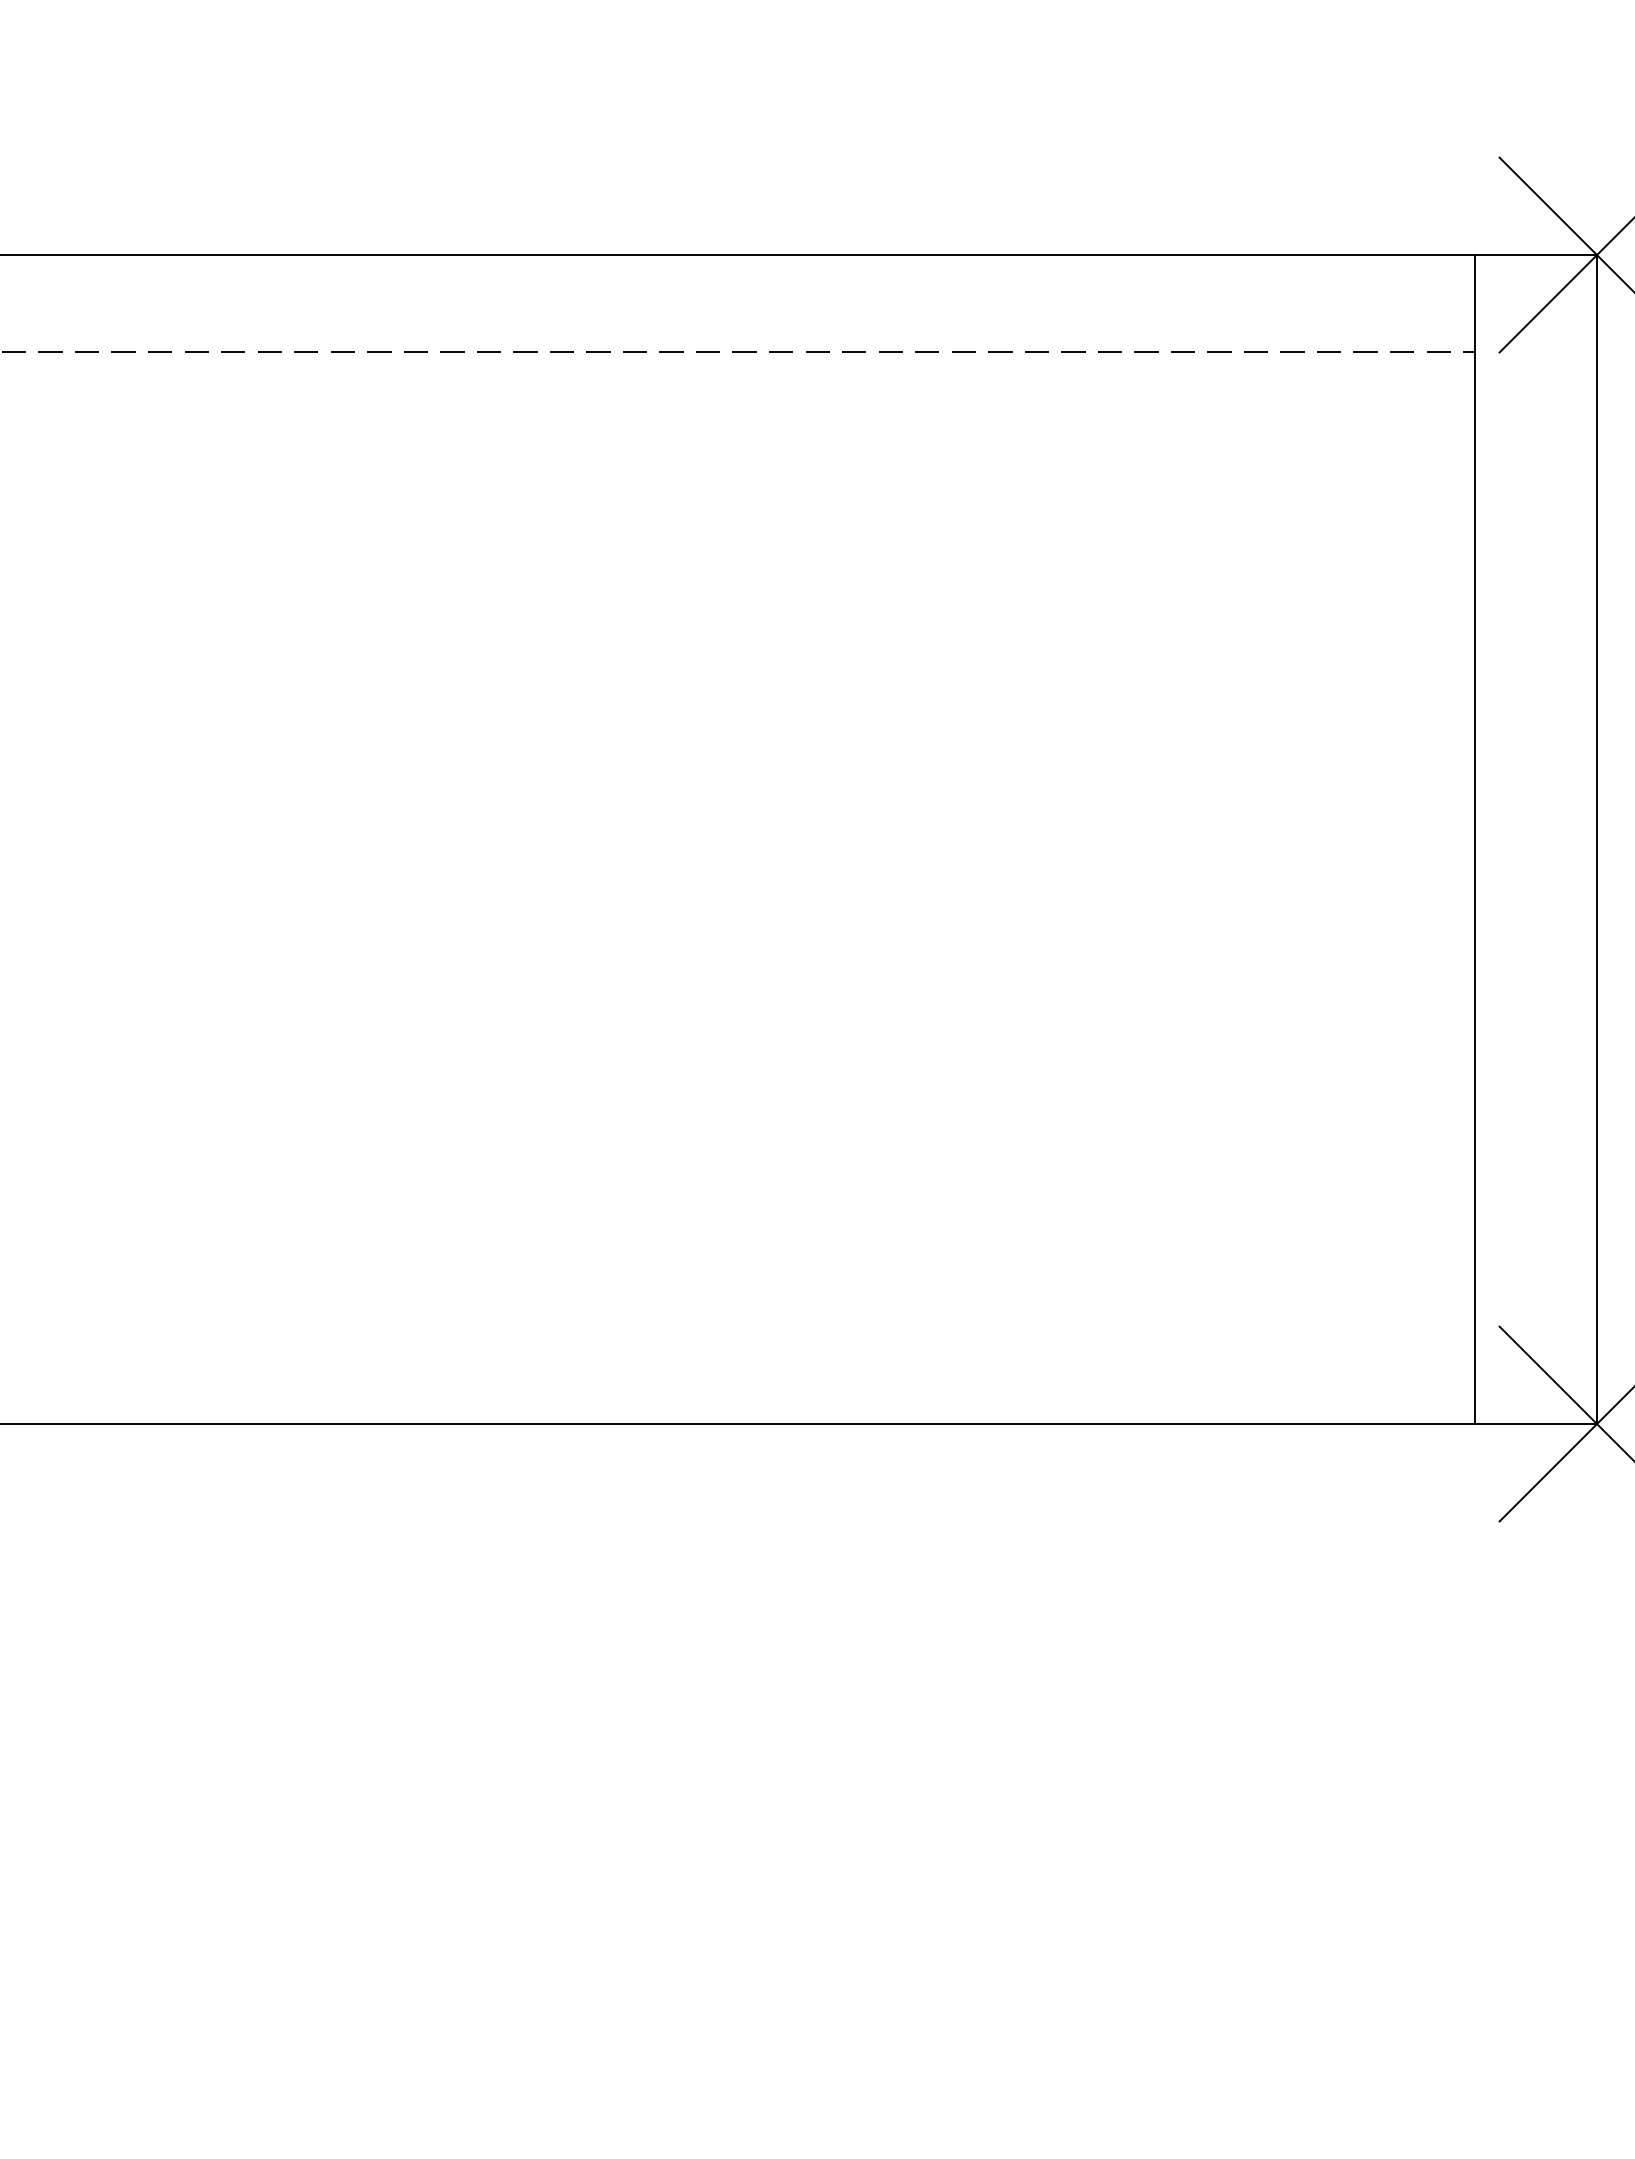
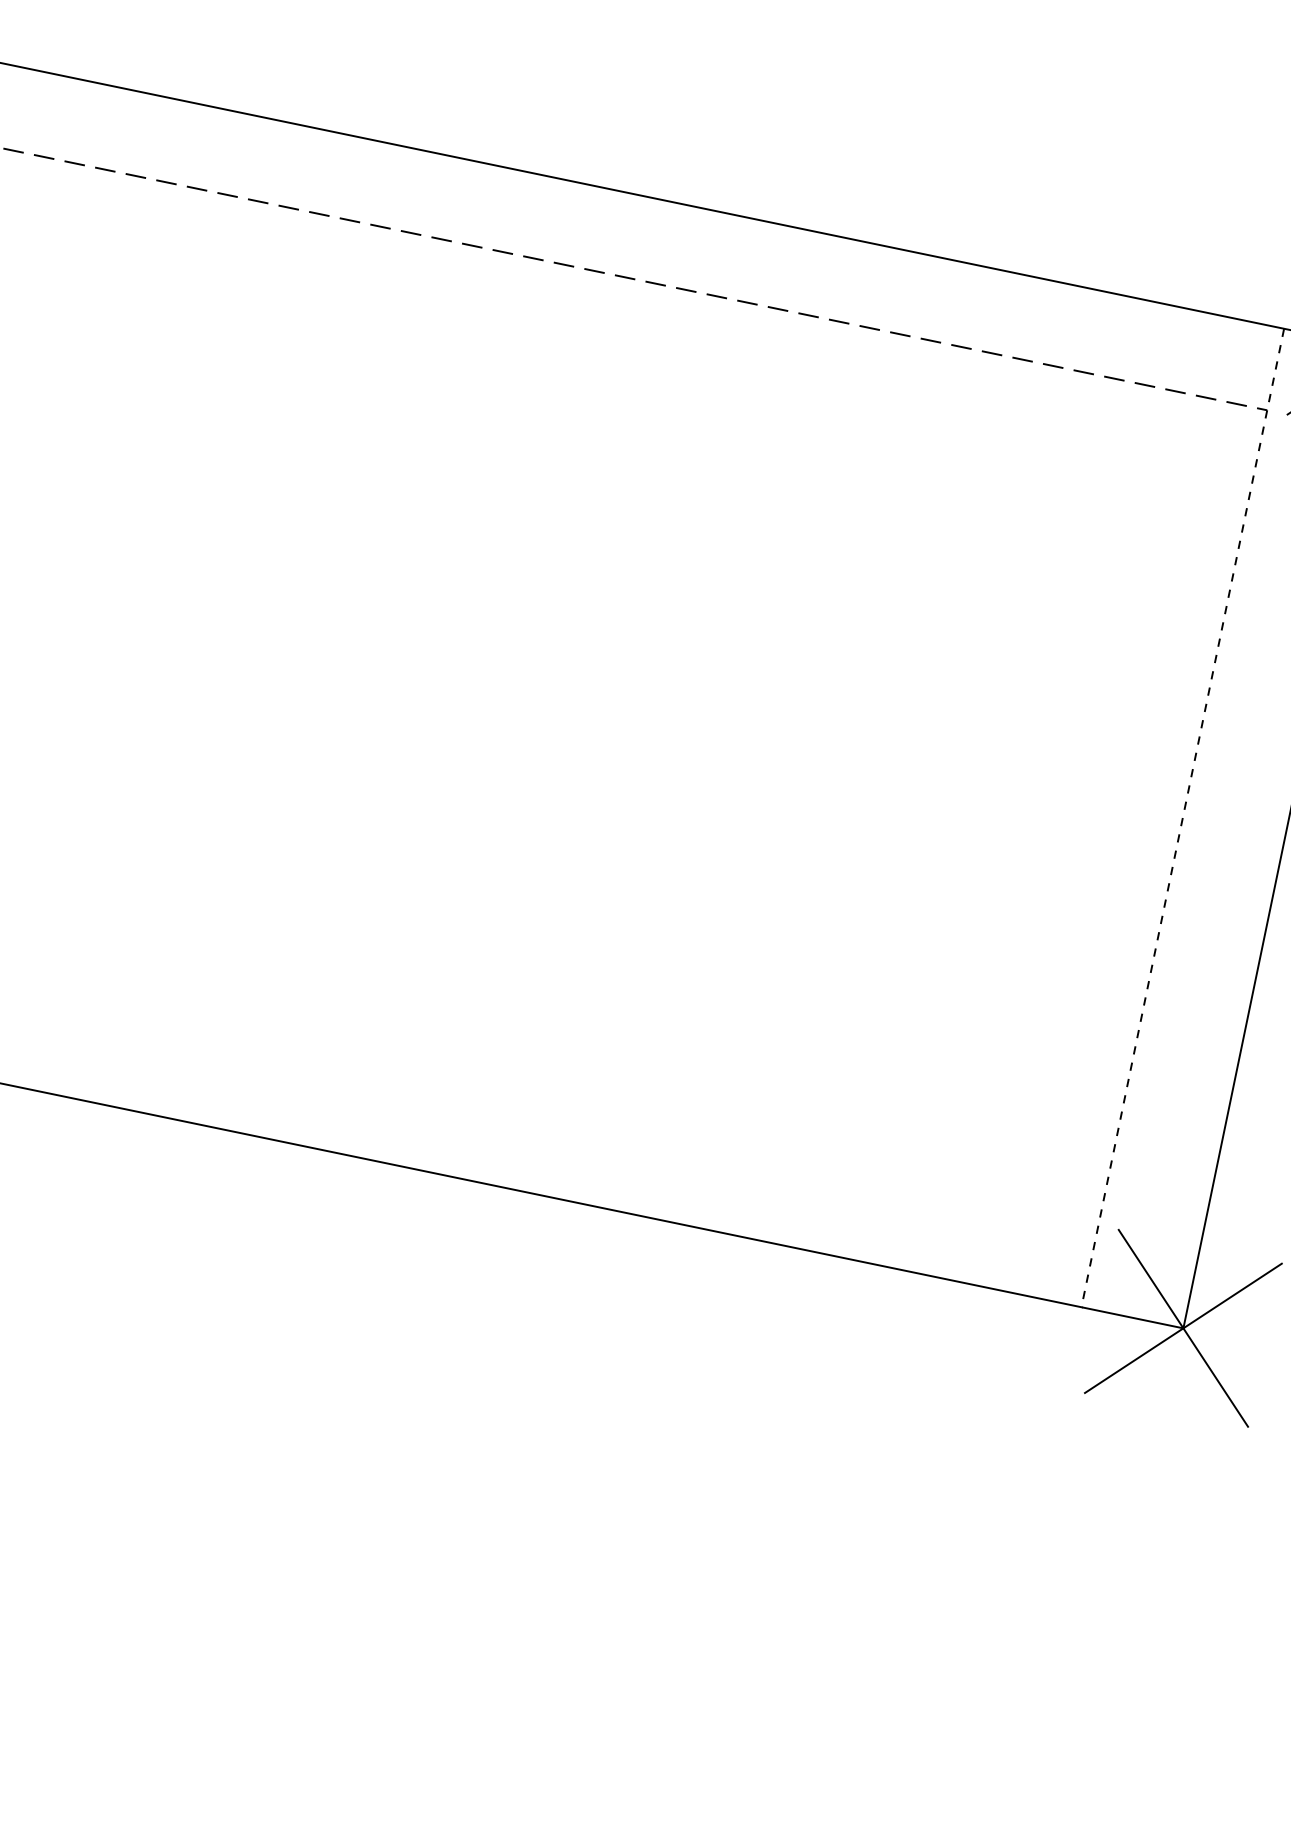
line: (1475, 840) -> (1182, 818), solid -> dashed

